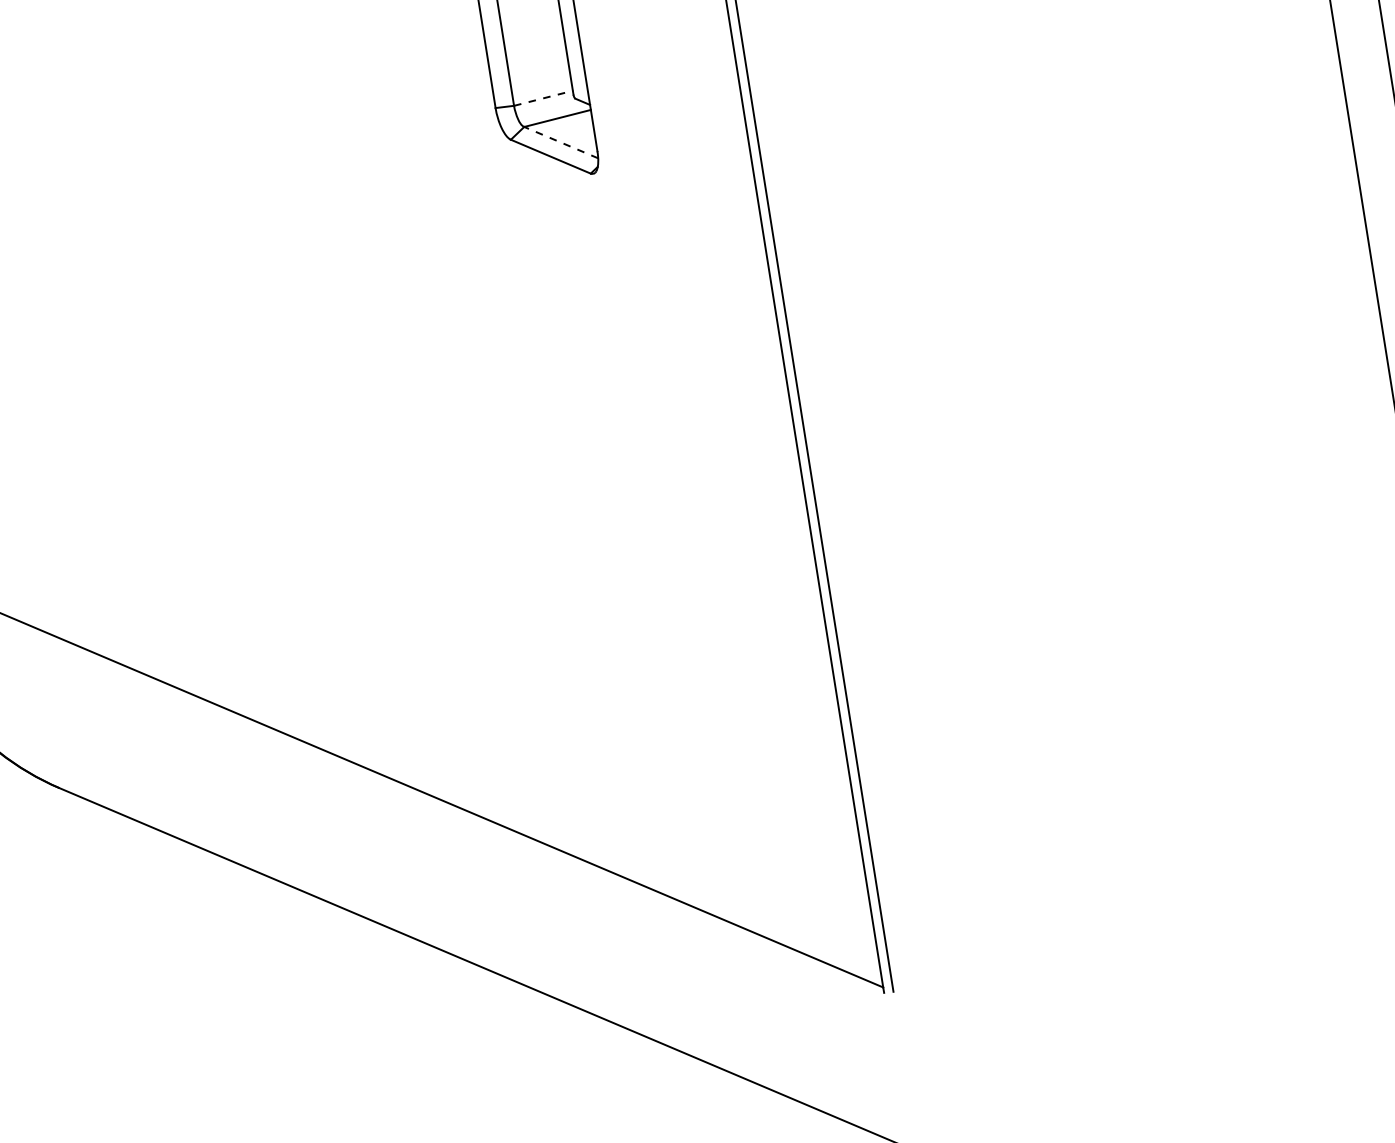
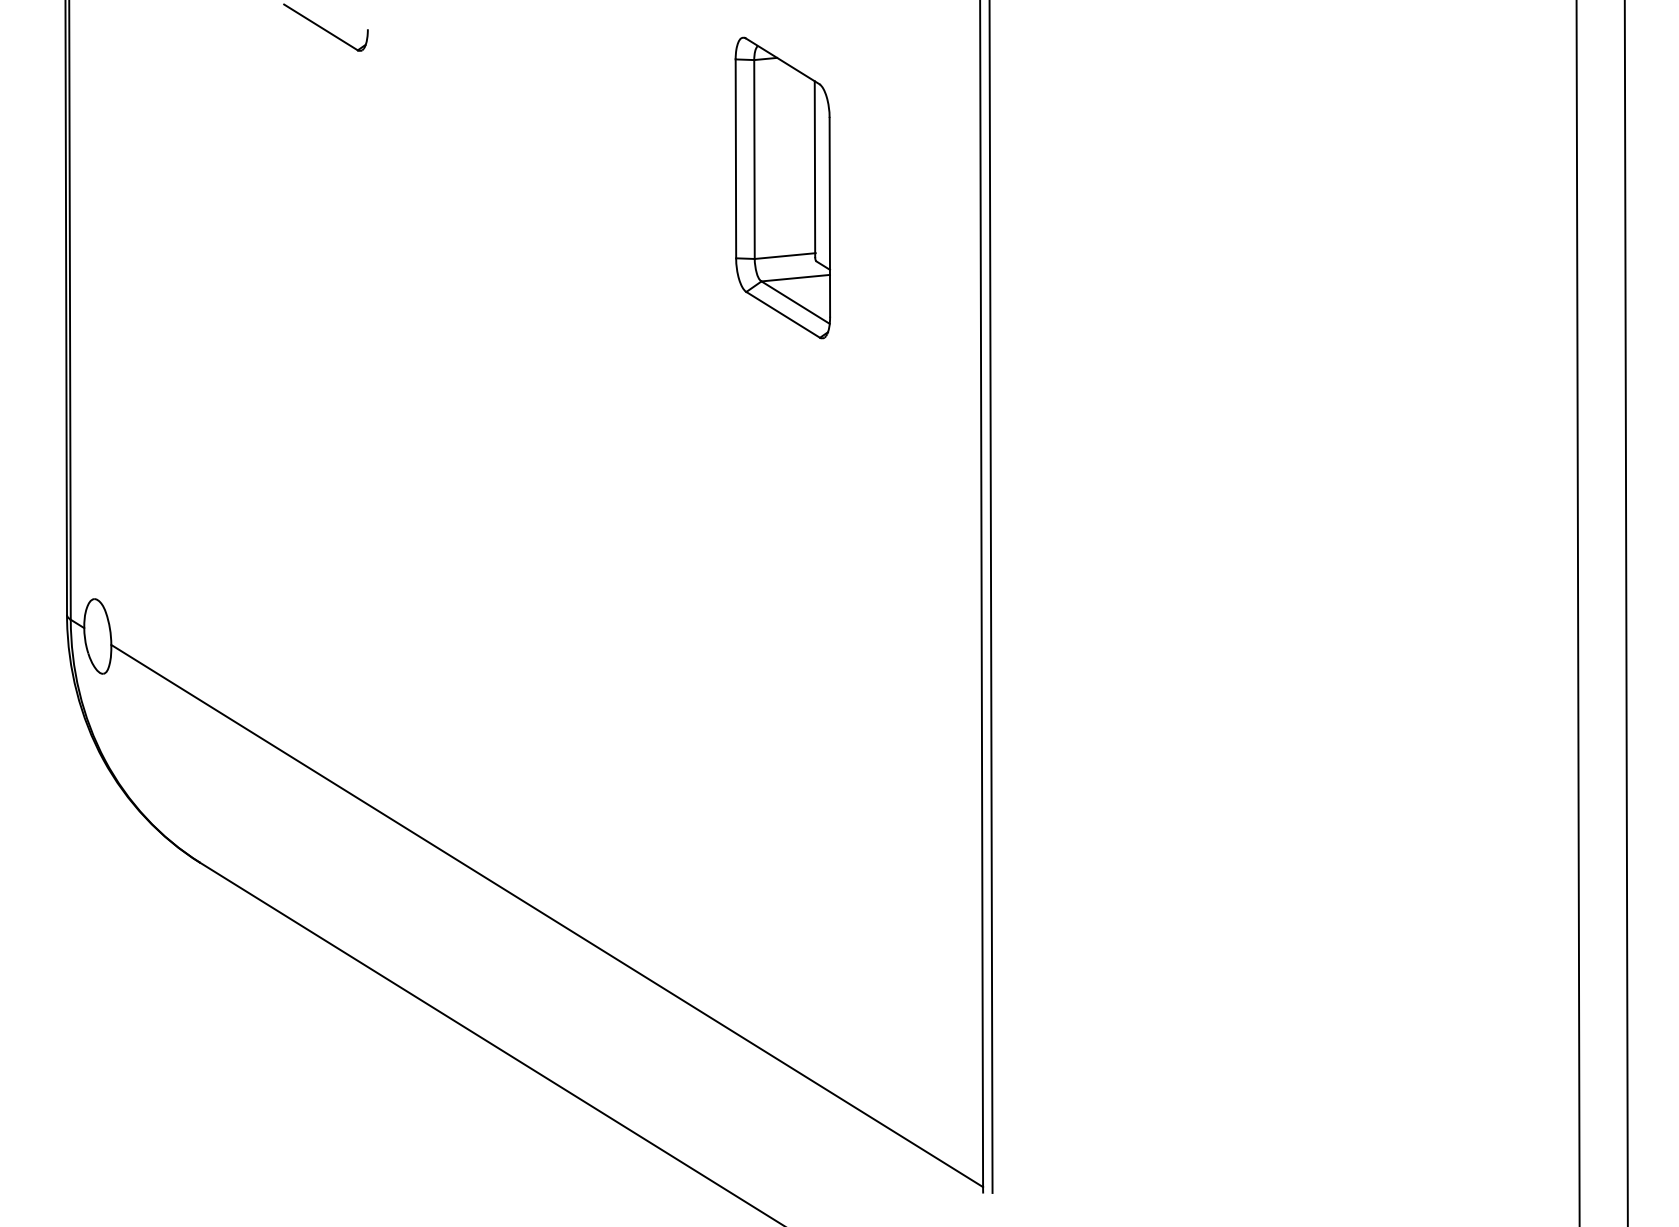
line: (544, 98) -> (785, 256), dashed -> solid
line: (561, 142) -> (795, 302), dashed -> solid

